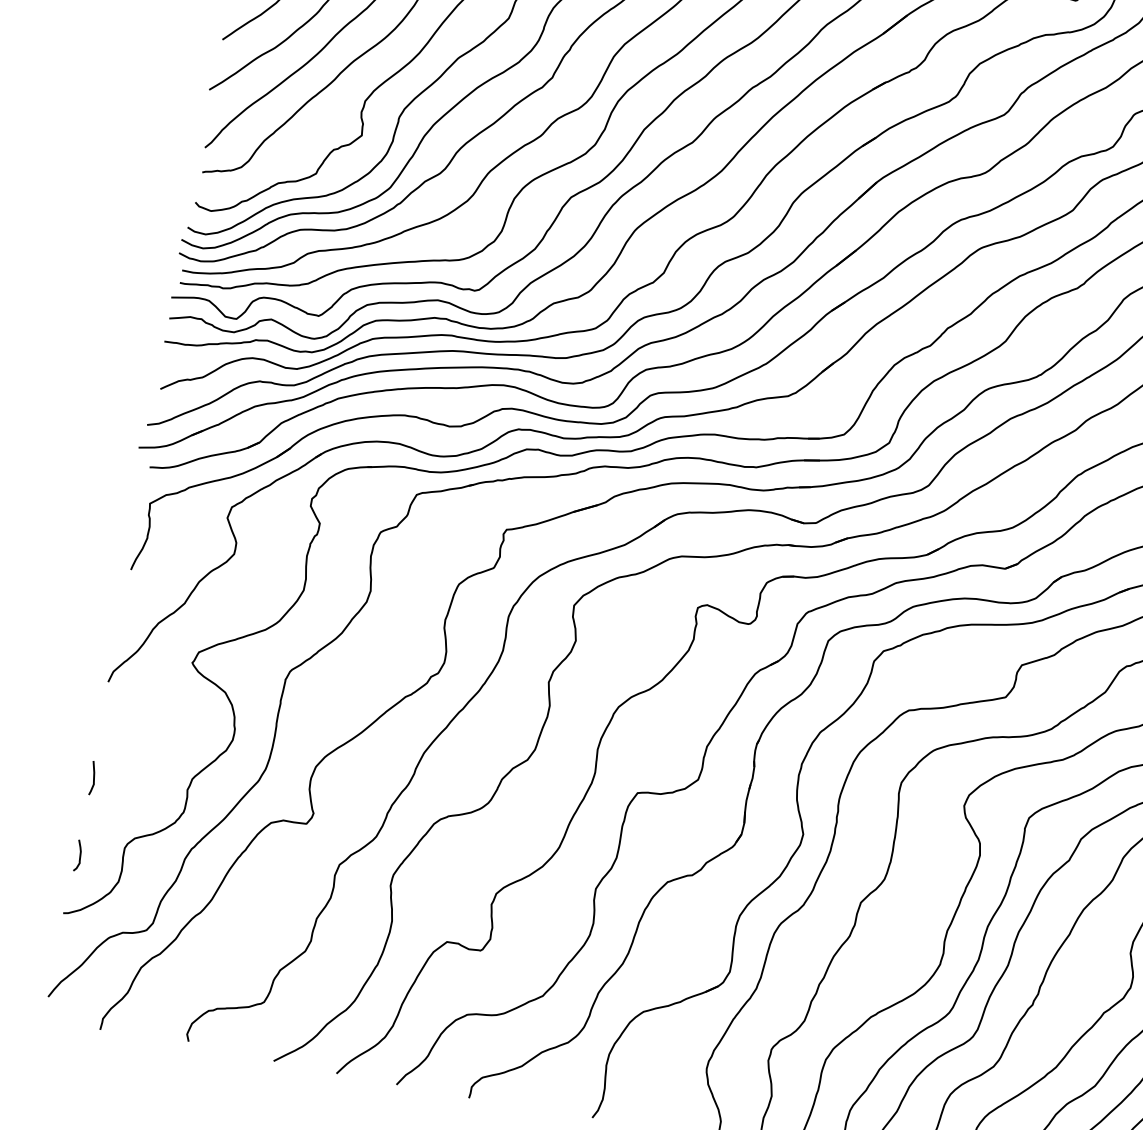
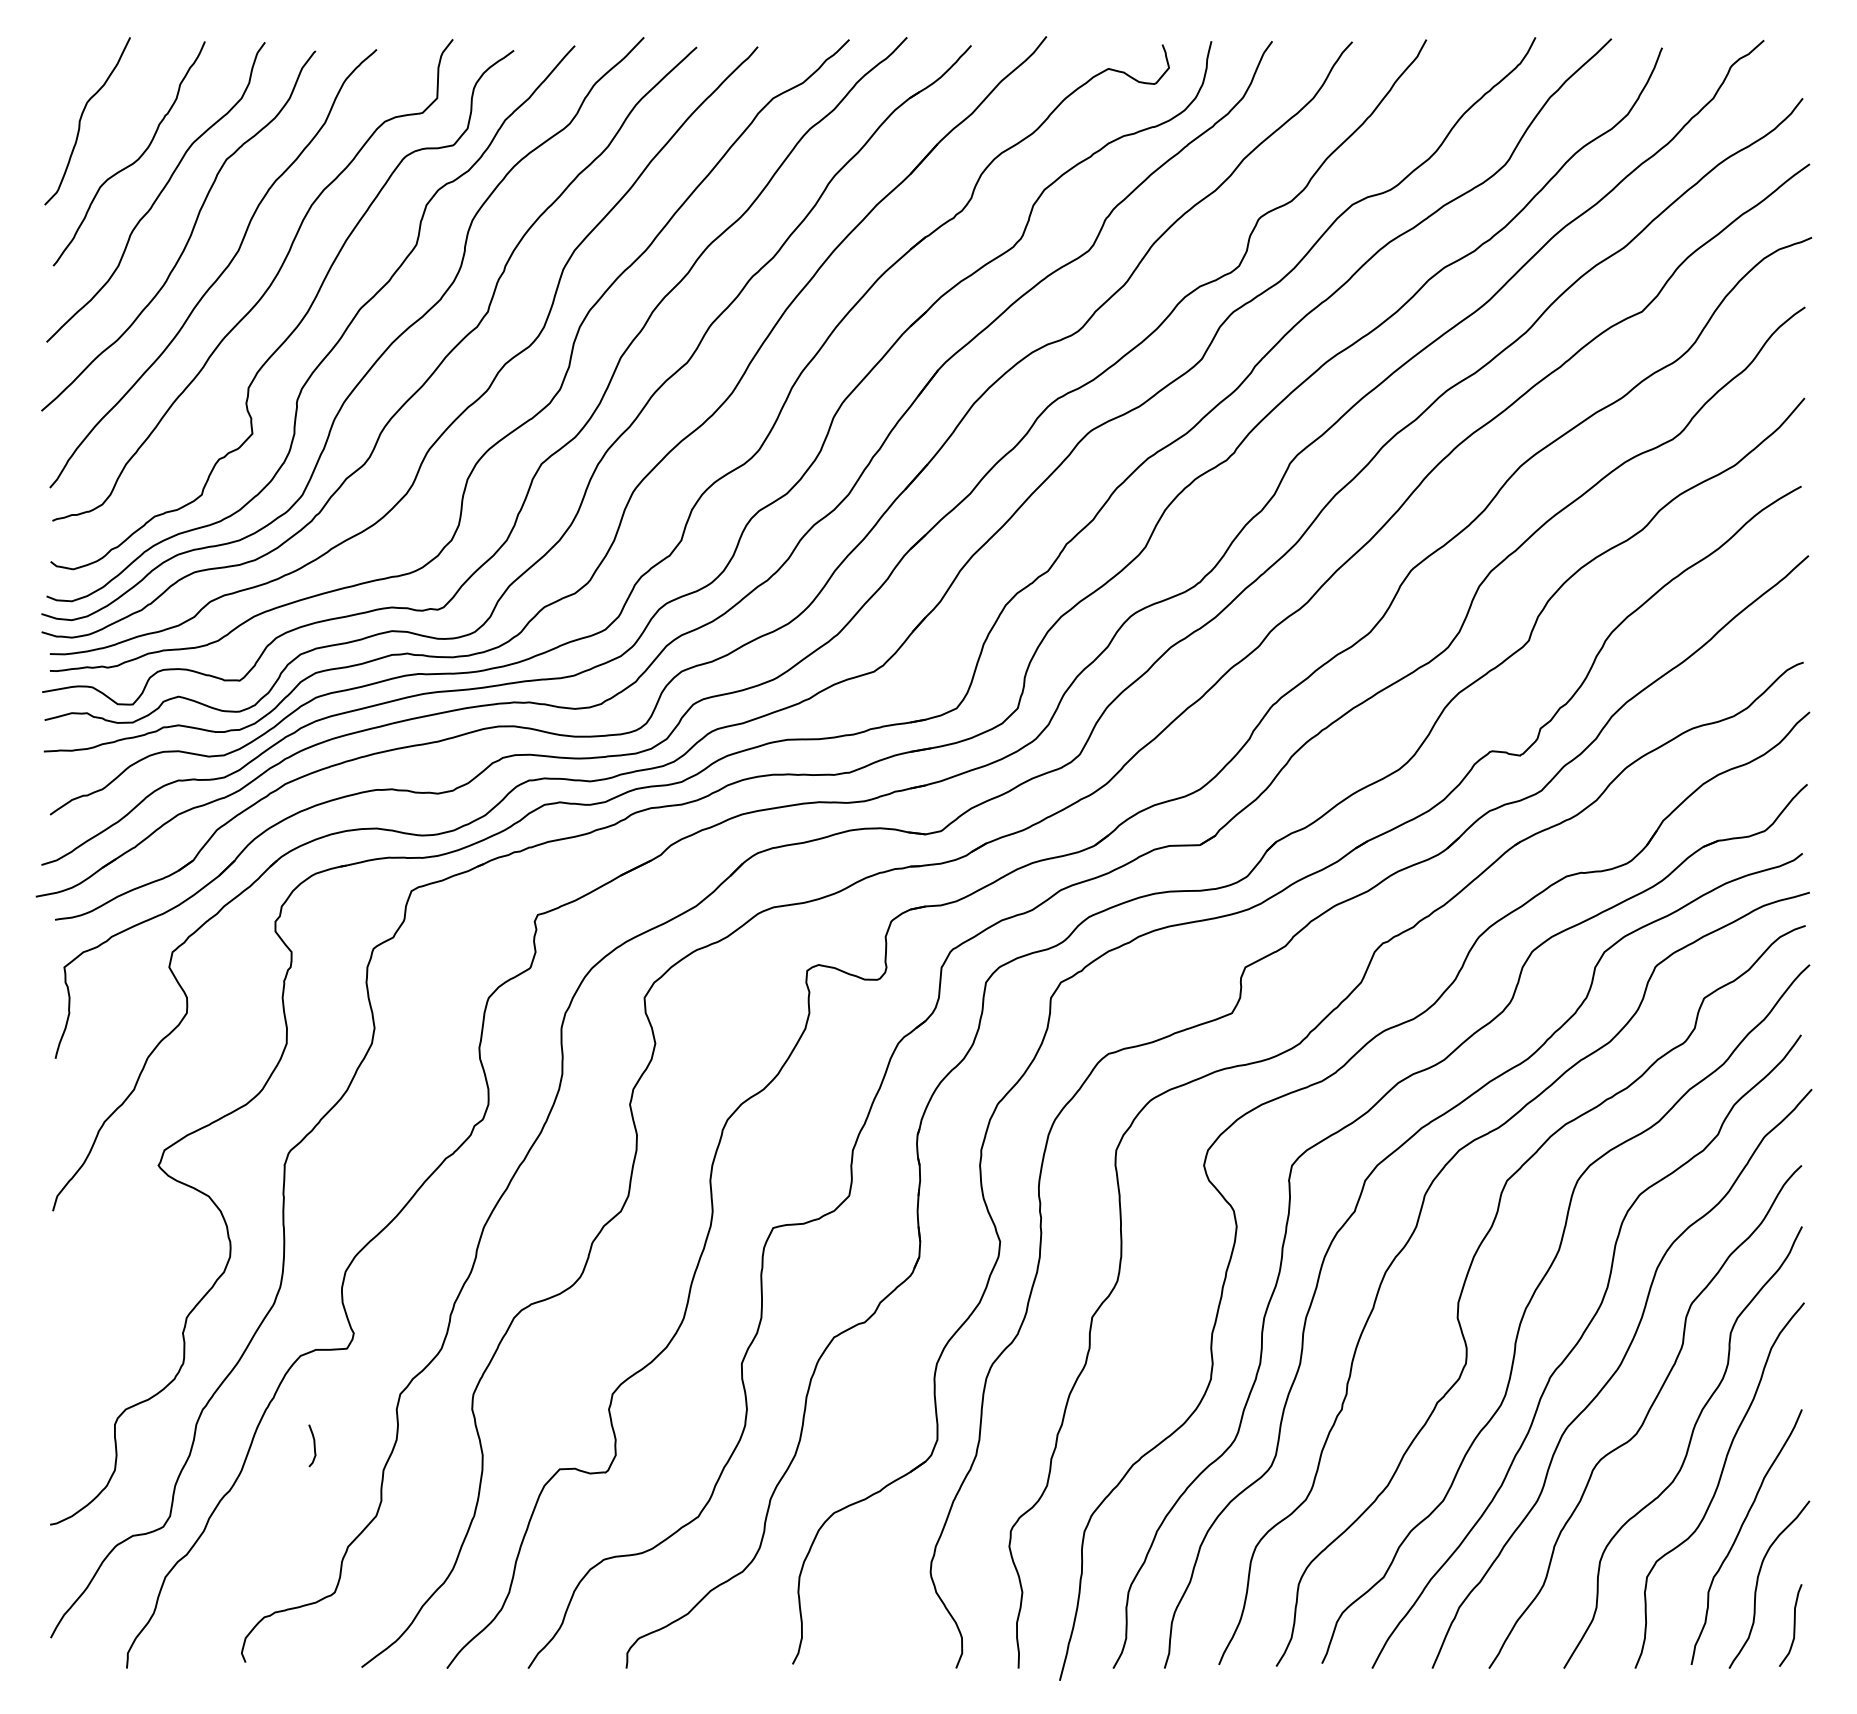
curve: (93, 778) -> (56, 1340), removed
curve: (79, 855) -> (313, 1445), moved

